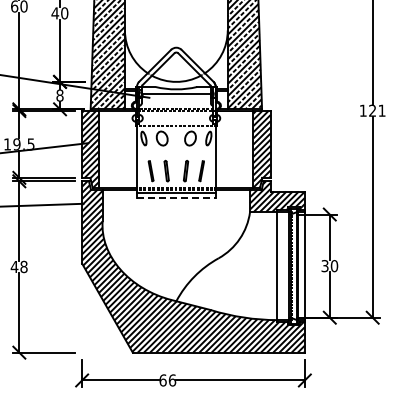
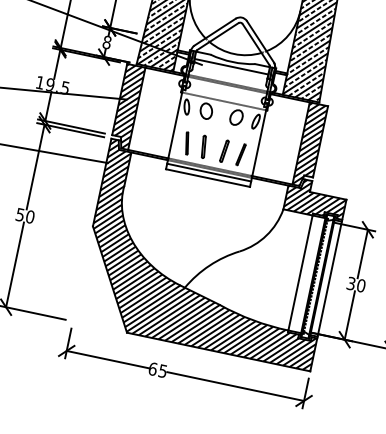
line: (176, 198) -> (208, 178), dashed -> solid
text: (18, 267) -> (24, 216), 48 -> 50
text: (172, 380) -> (163, 371), 66 -> 65

